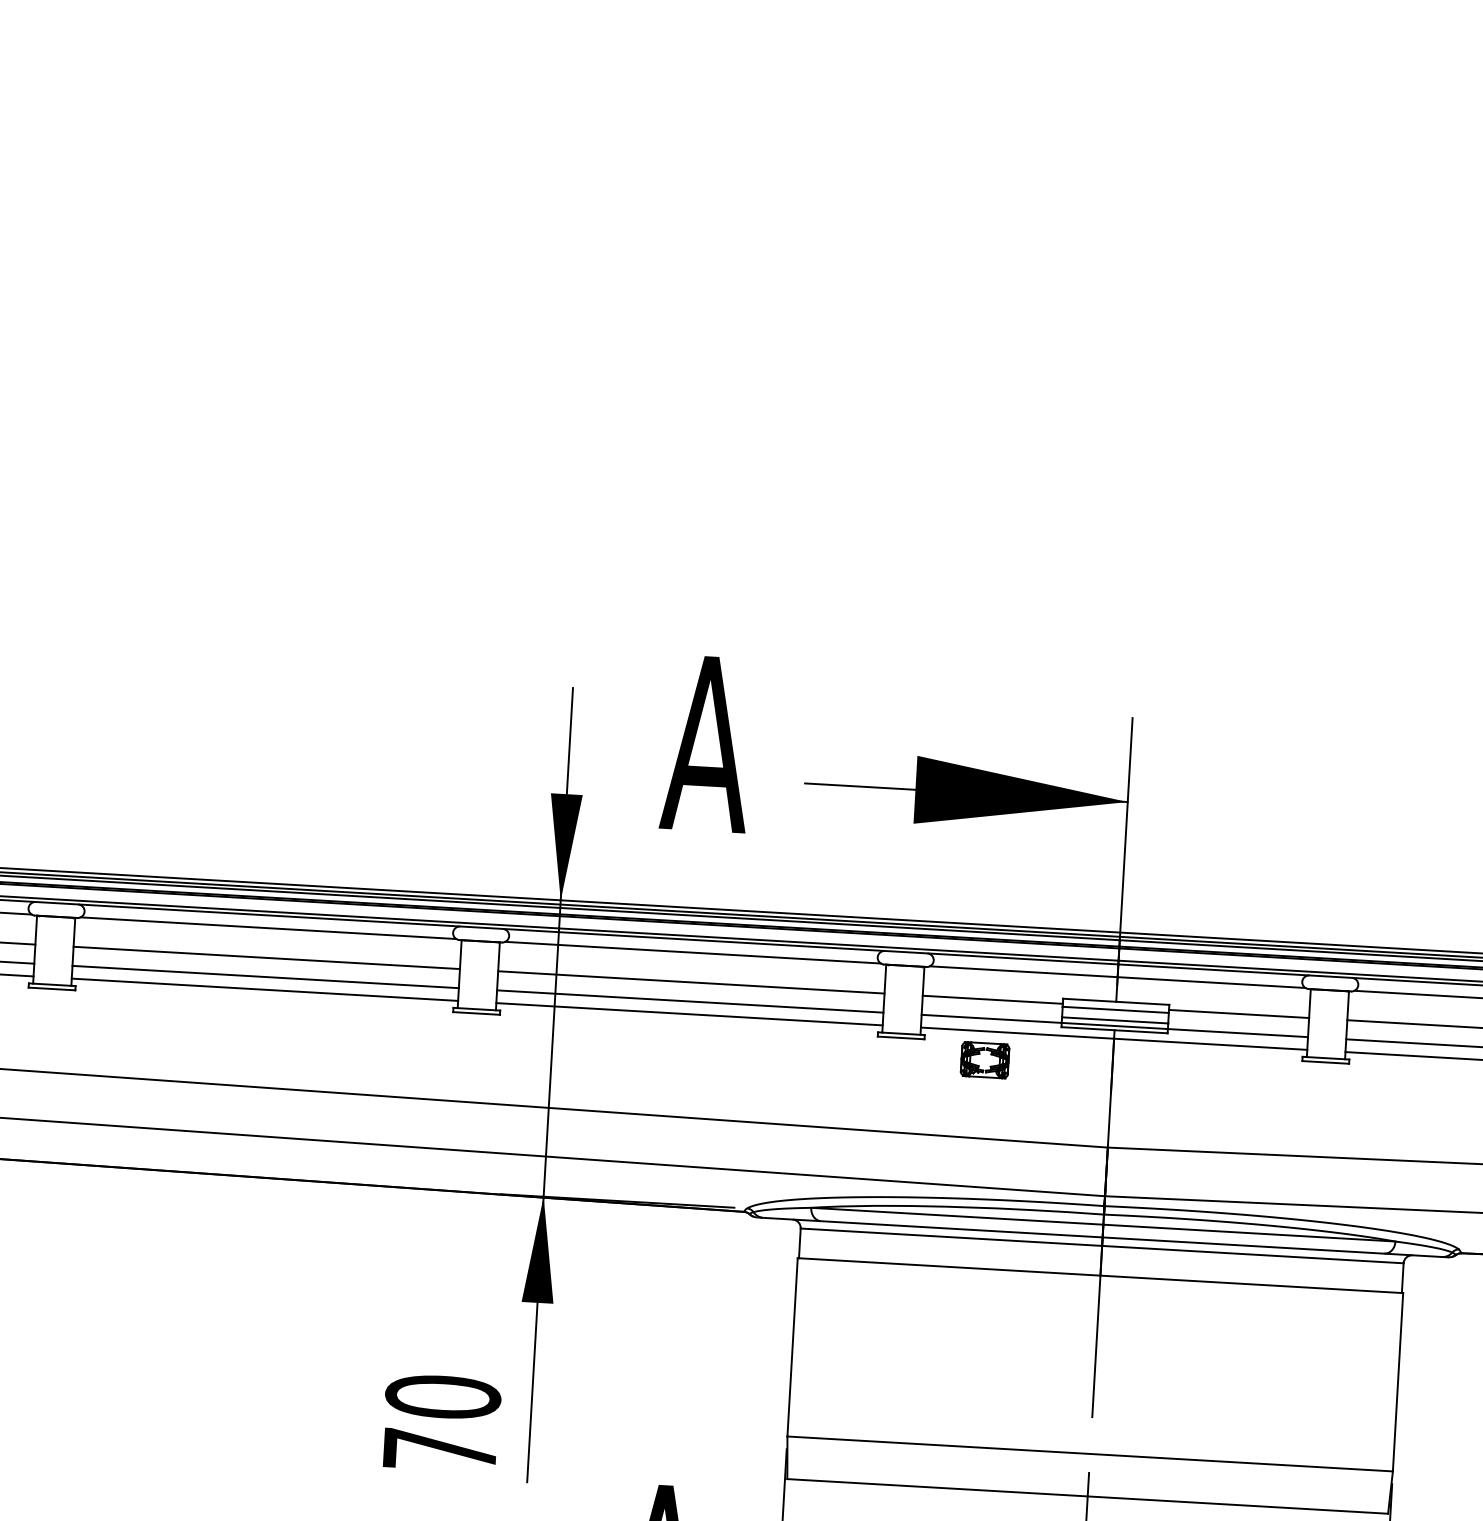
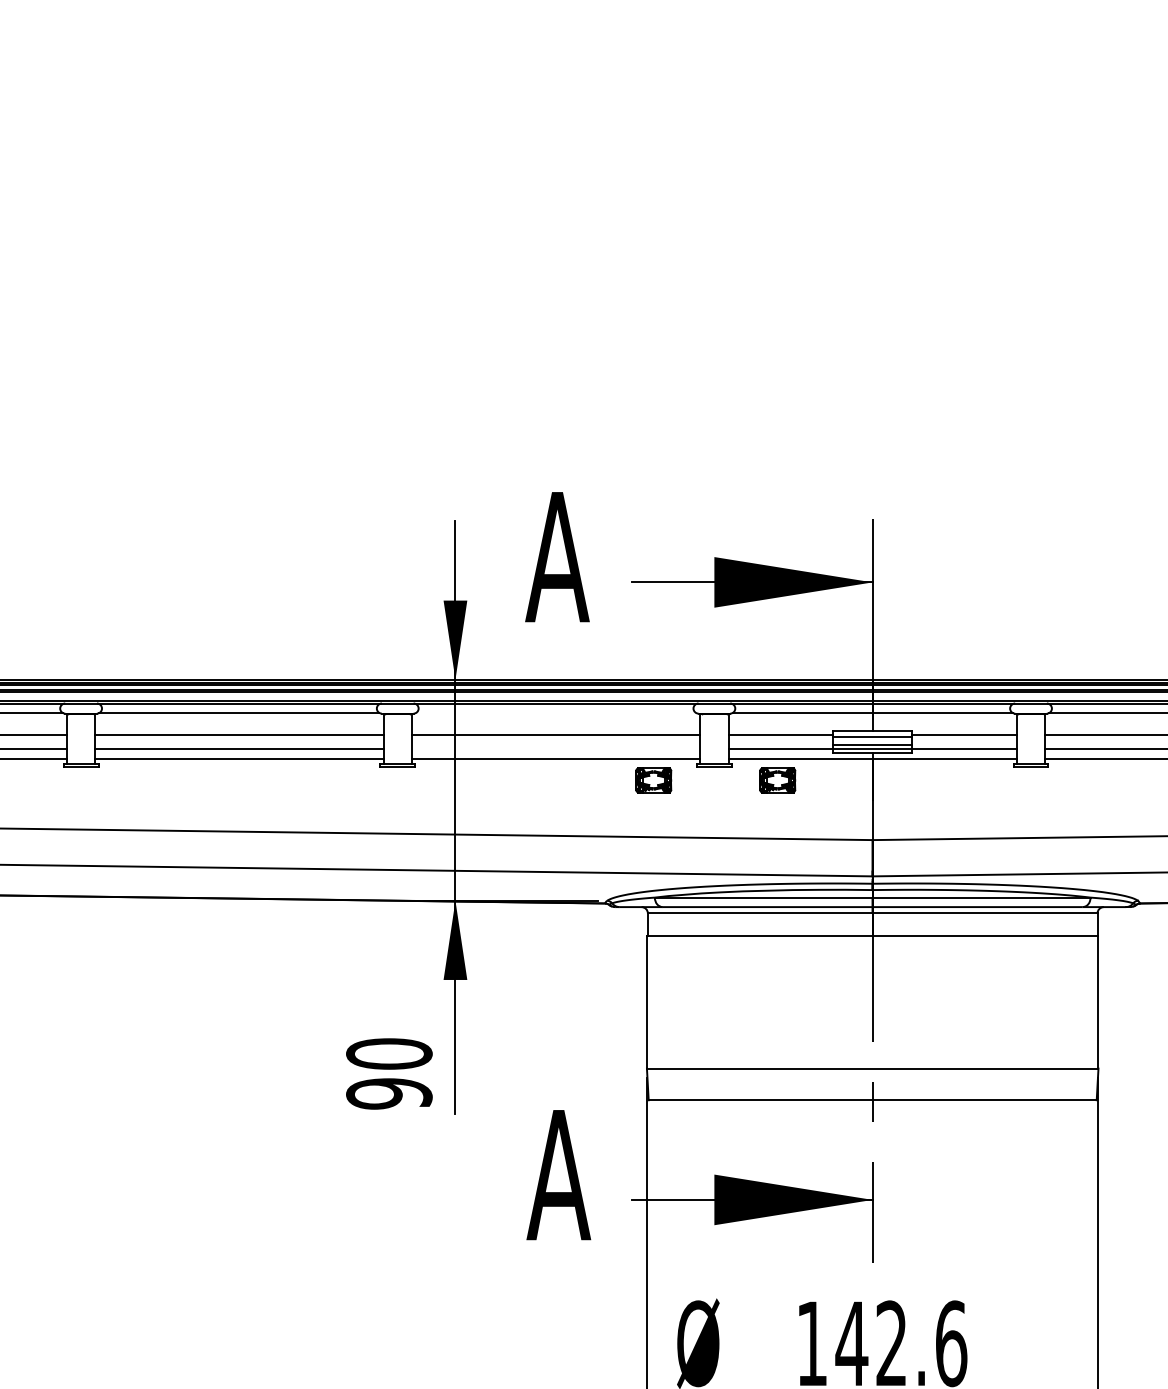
line: (693, 953) -> (556, 713), removed
line: (690, 1001) -> (556, 749), removed
part: (818, 1050) -> (653, 780), added
text: (440, 1449) -> (389, 1093), 70 -> 90

